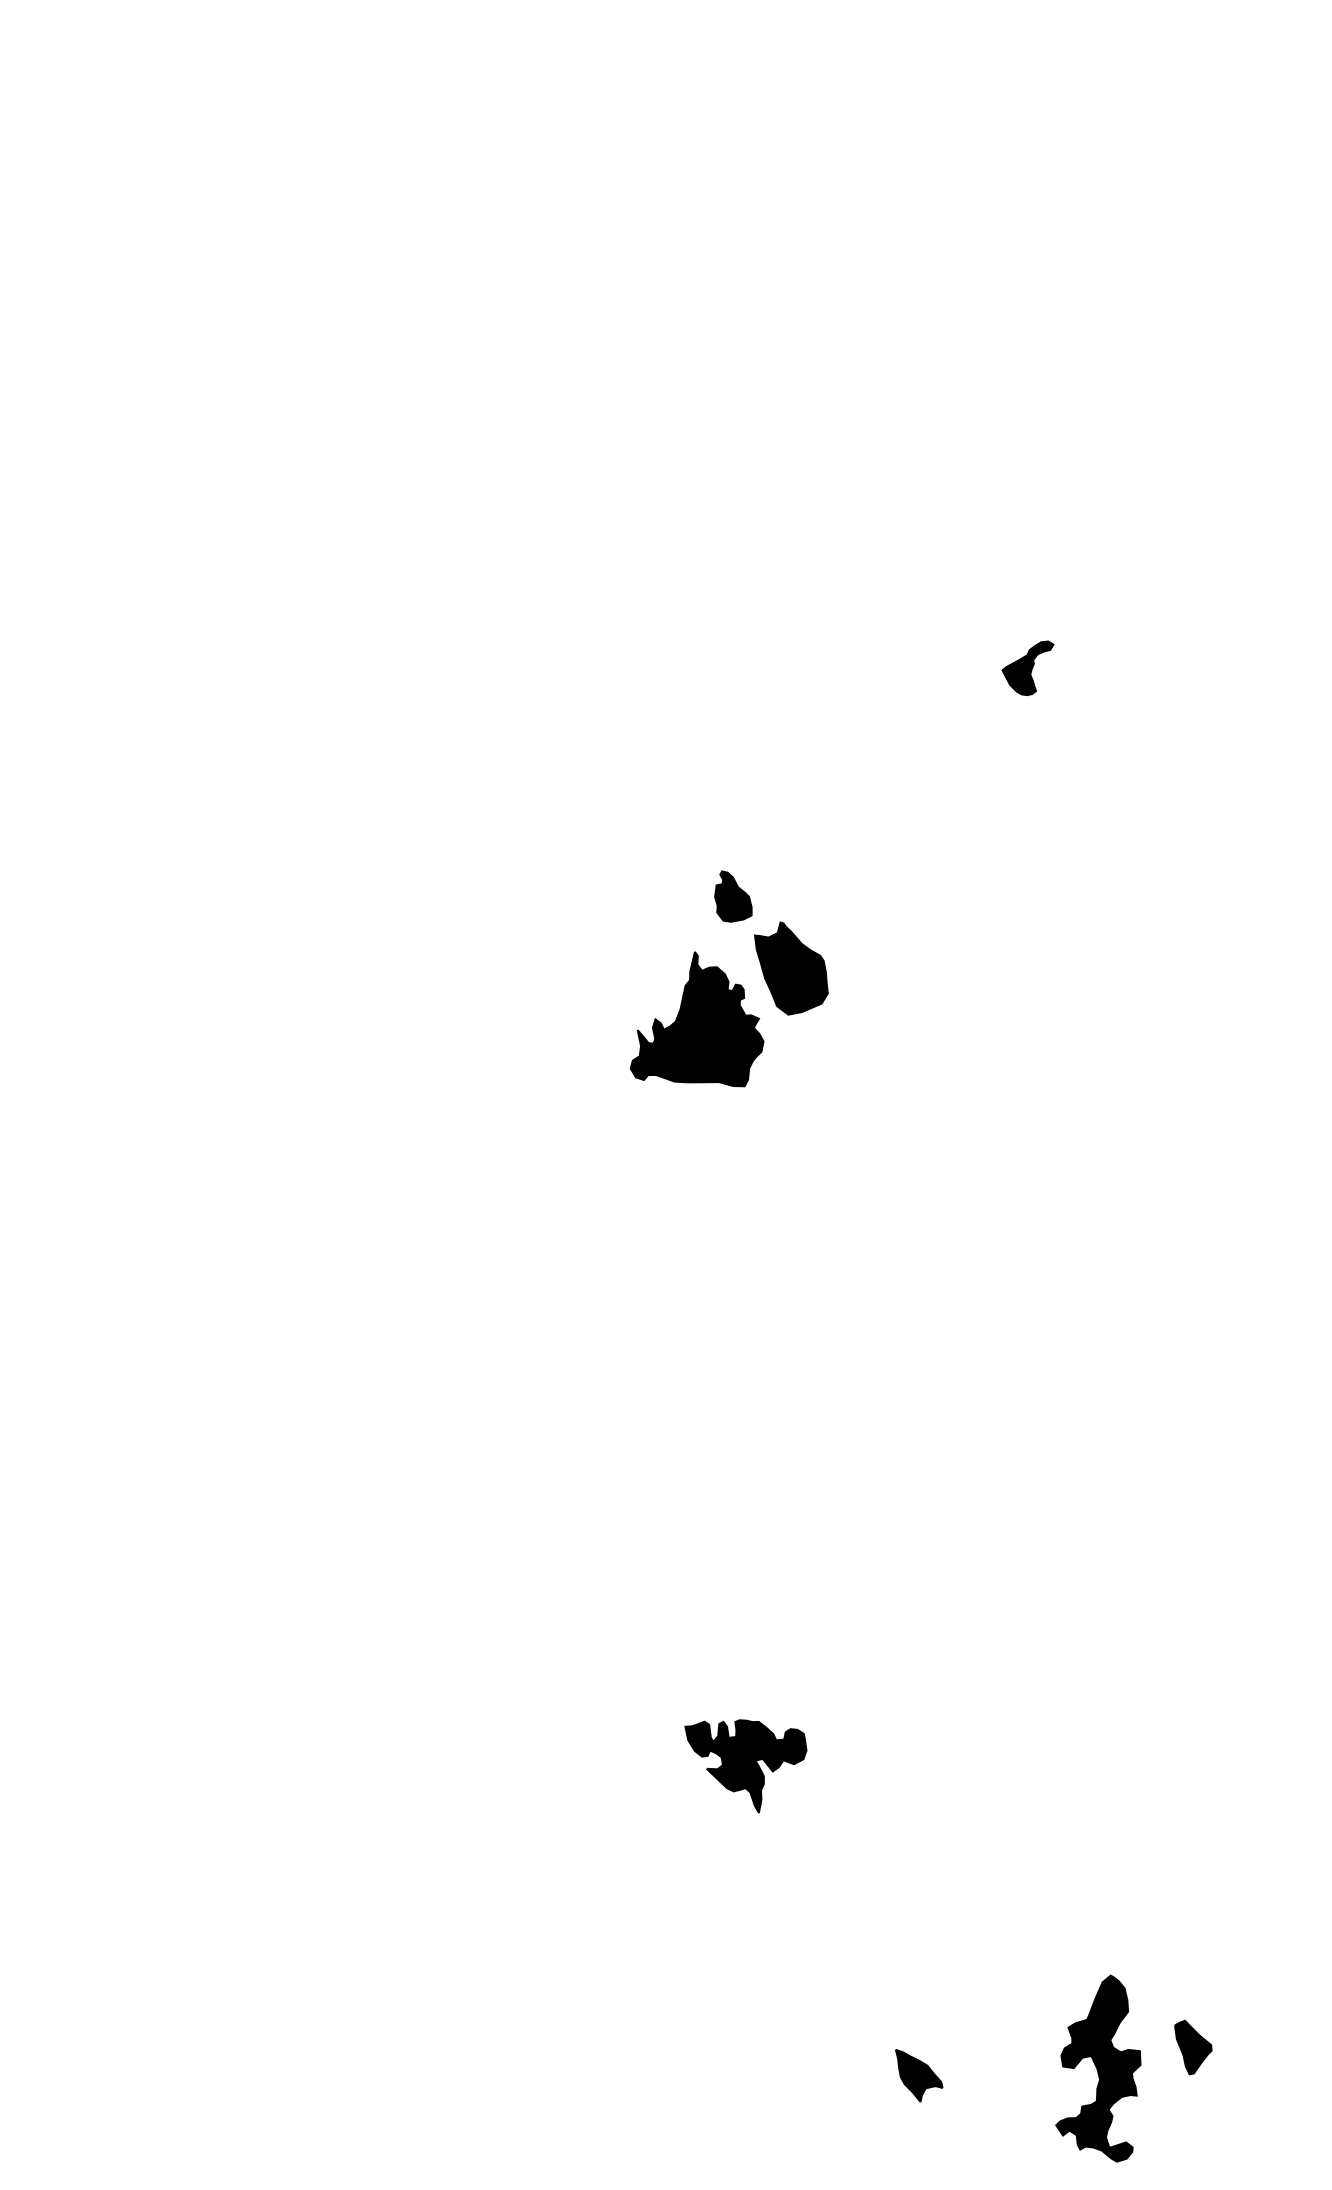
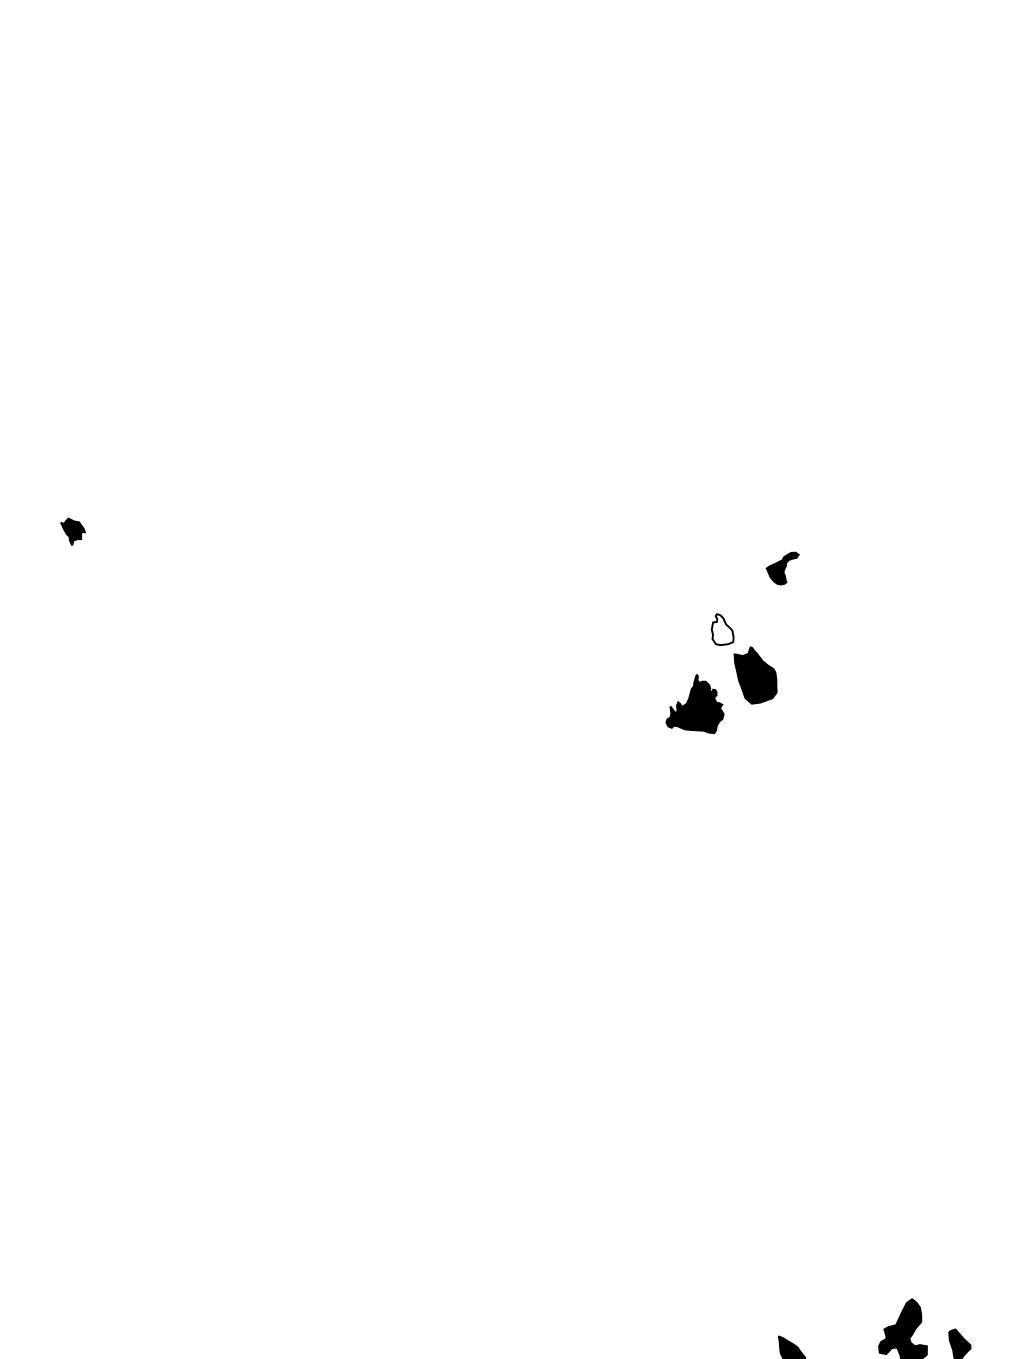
part: (1028, 668) -> (782, 568), moved
fill: (732, 895) -> (722, 629), removed
part: (694, 1020) -> (694, 703), size x0.7
part: (748, 1765) -> (699, 1158), removed

